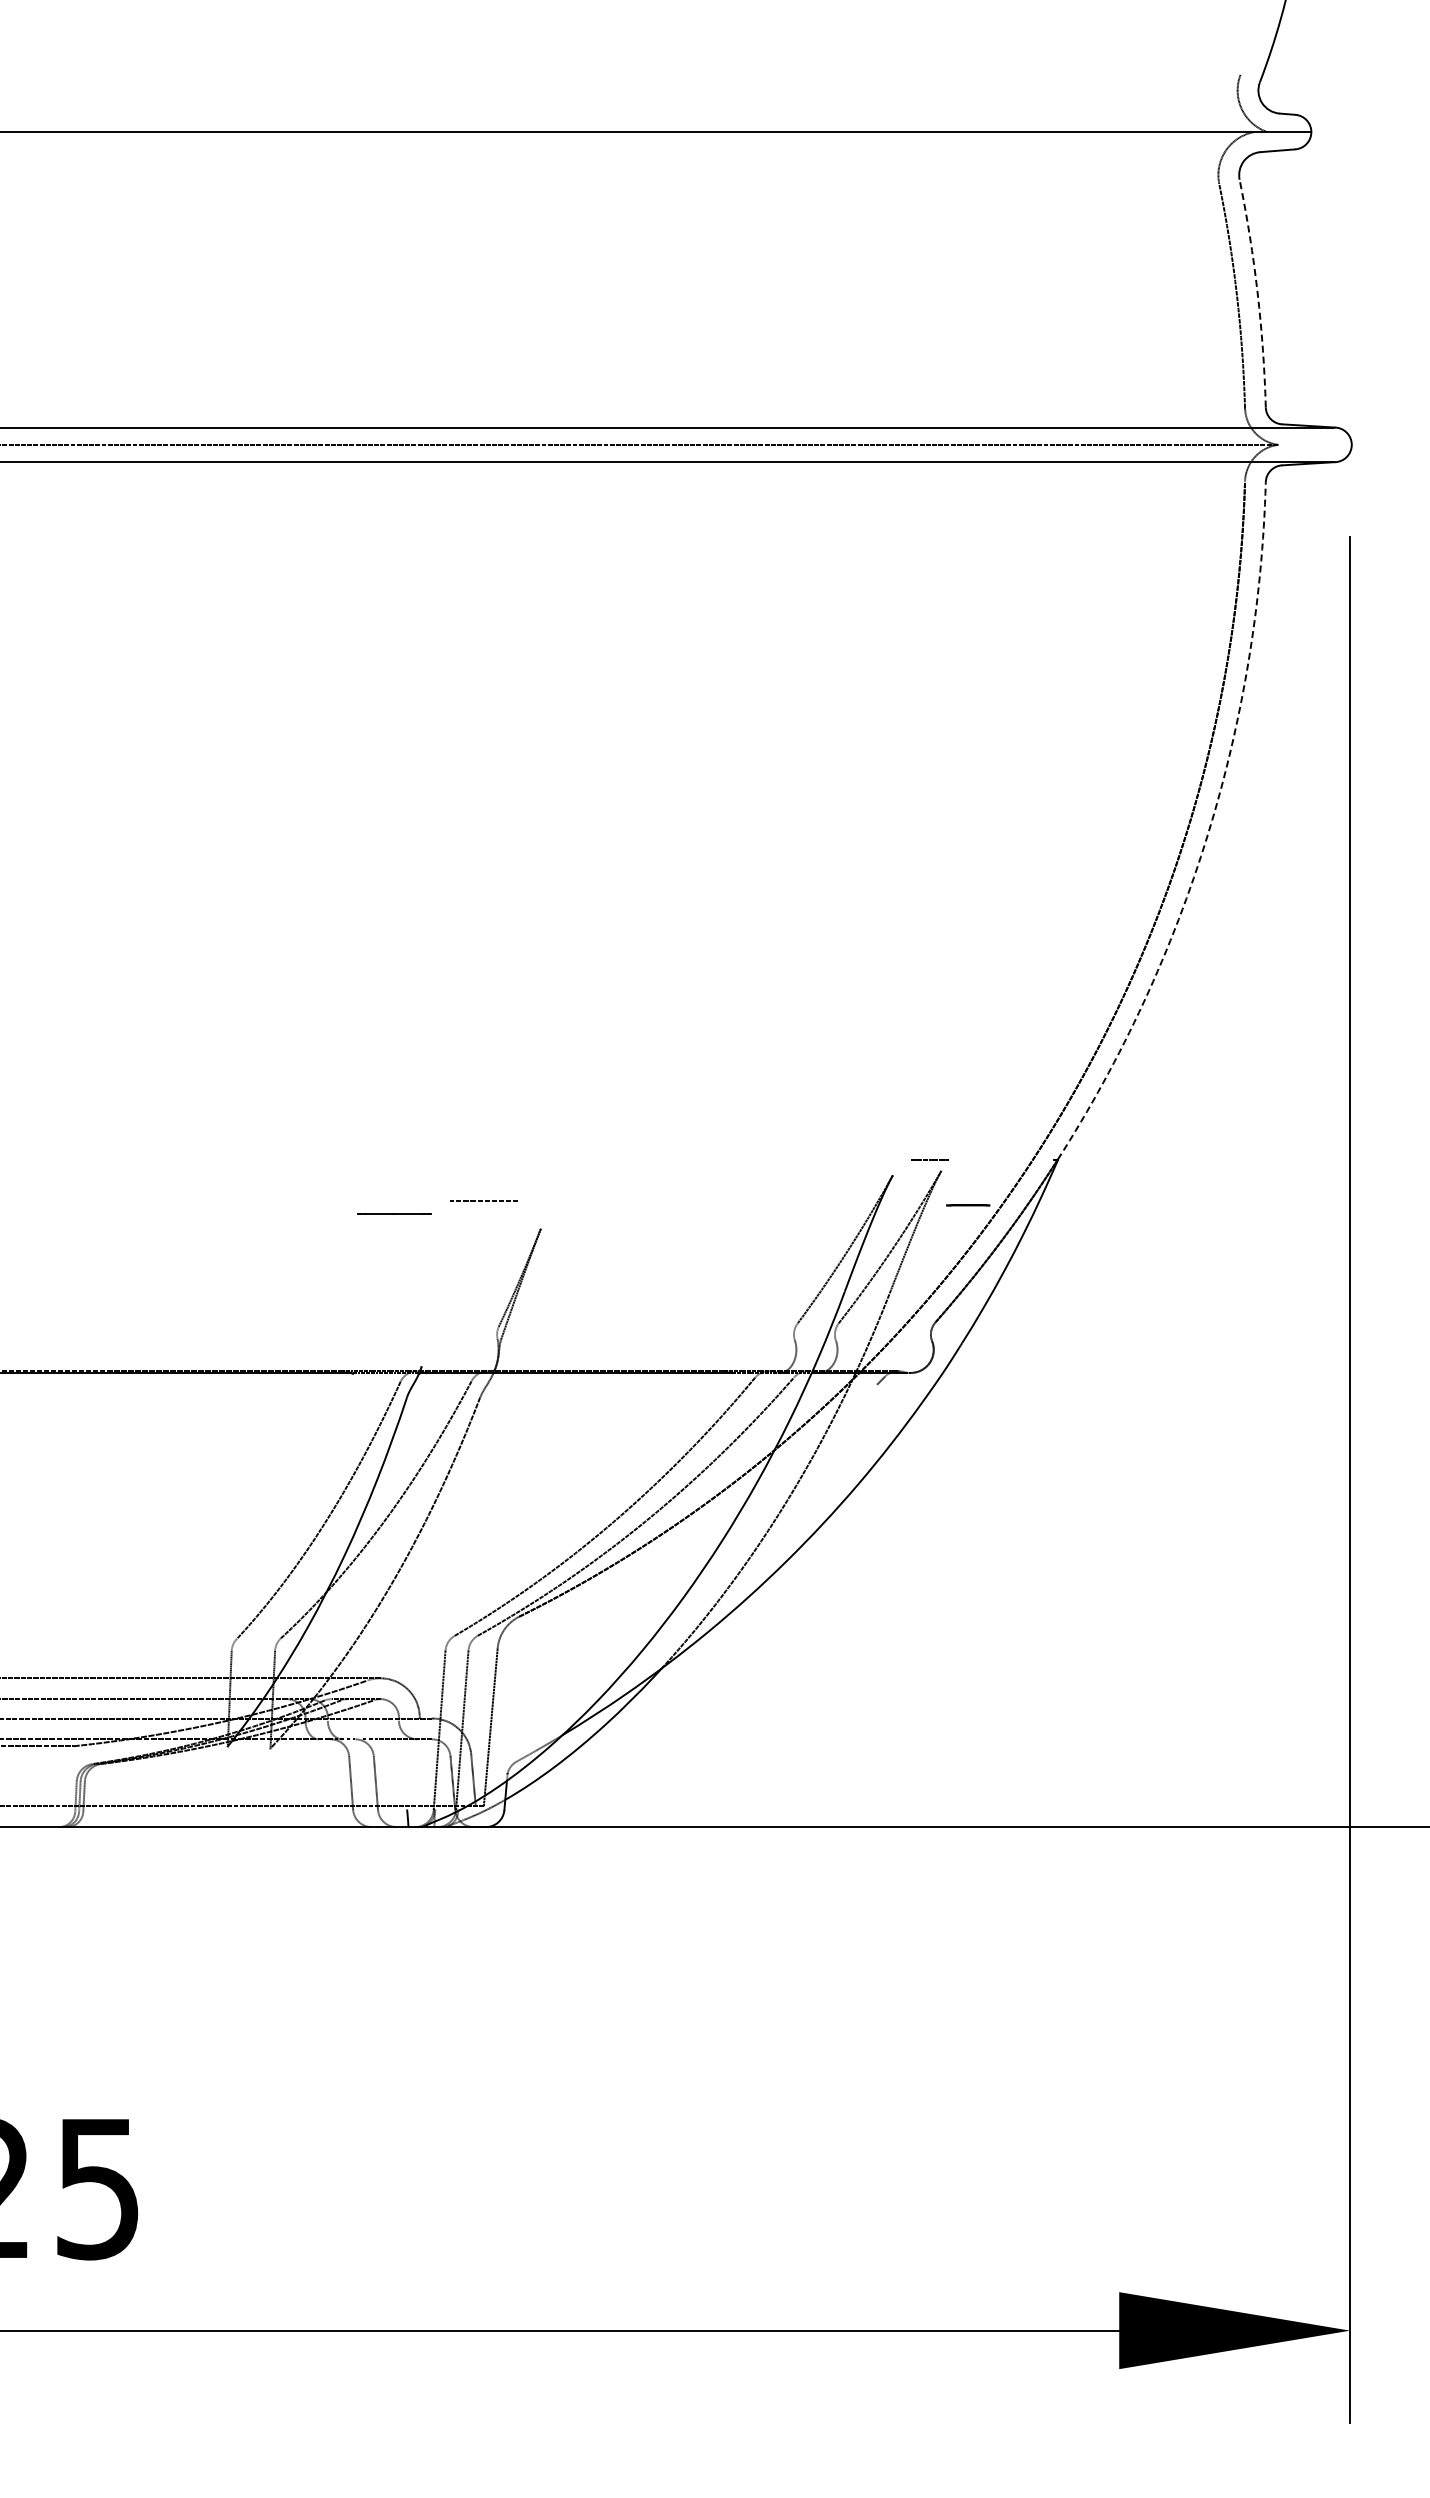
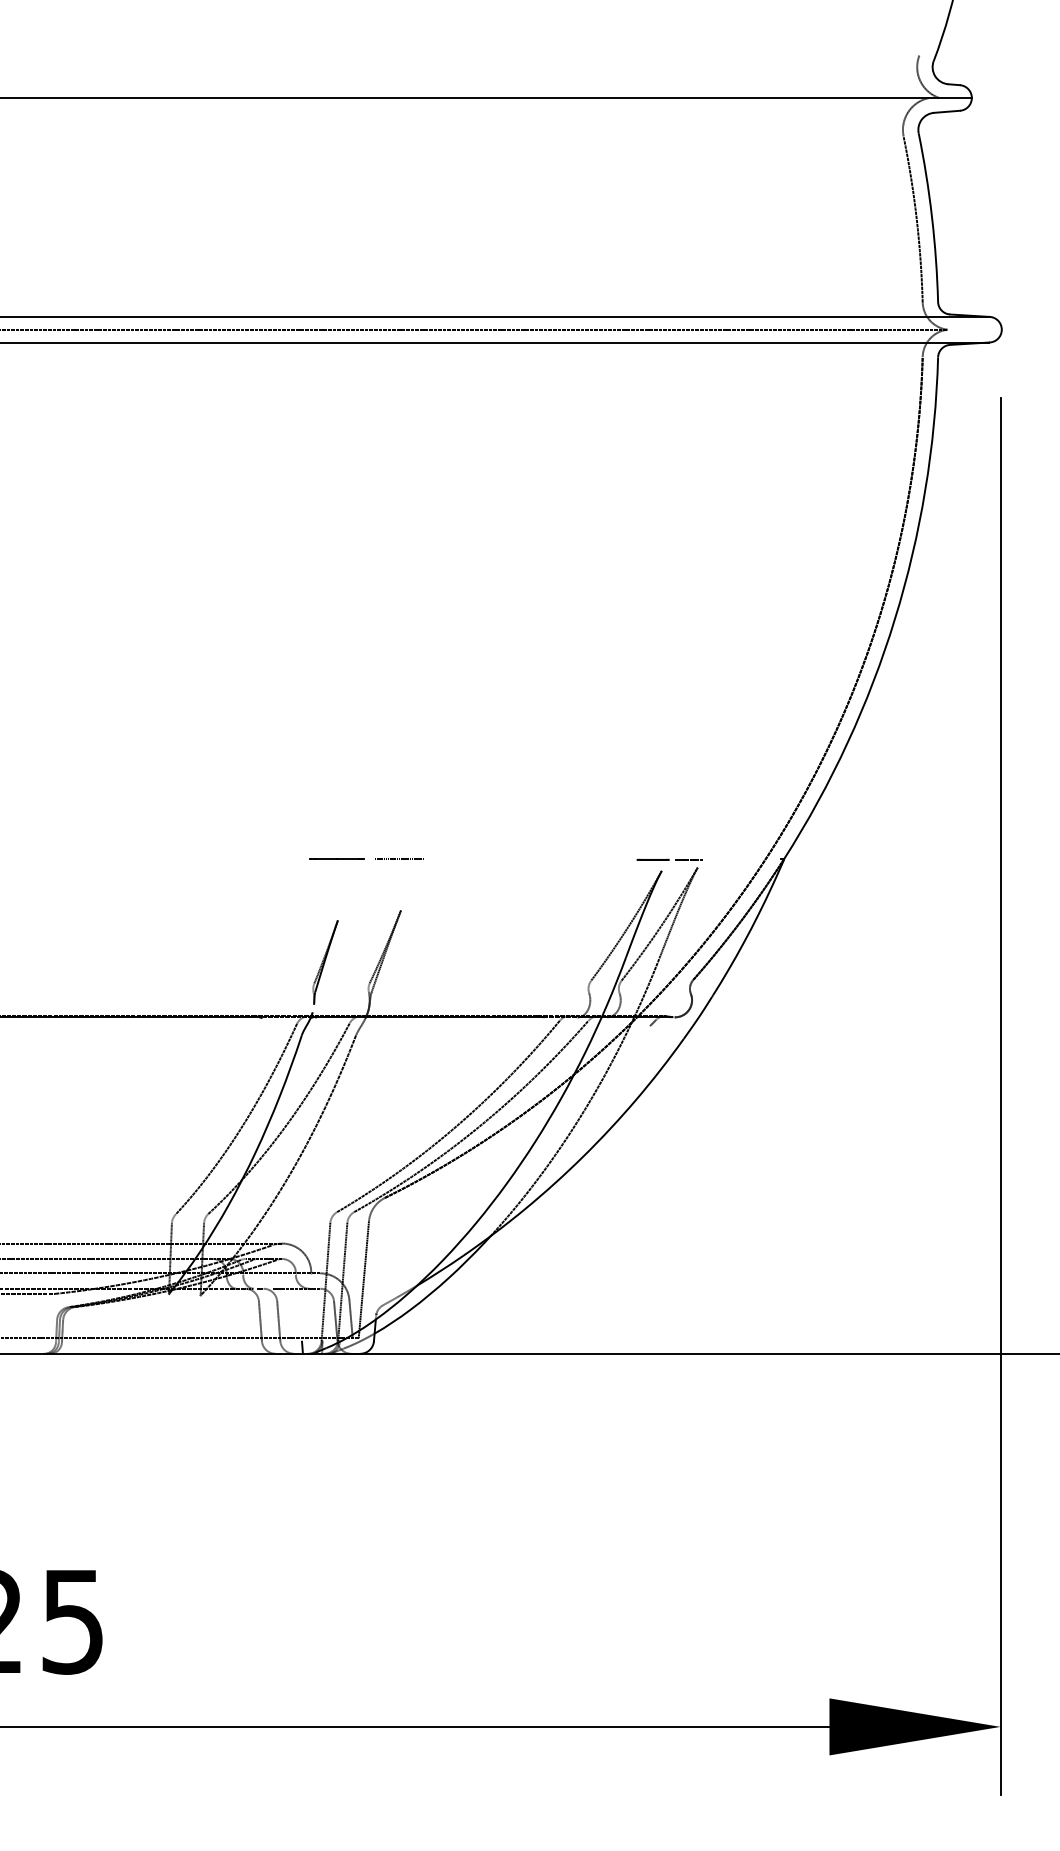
arc: (1257, 293) -> (931, 217), dashed -> solid
arc: (1207, 835) -> (894, 619), dashed -> solid
line: (482, 1200) -> (397, 859), moved
line: (968, 1205) -> (653, 859), moved
line: (394, 1213) -> (336, 859), moved
part: (438, 1298) -> (325, 962), added

